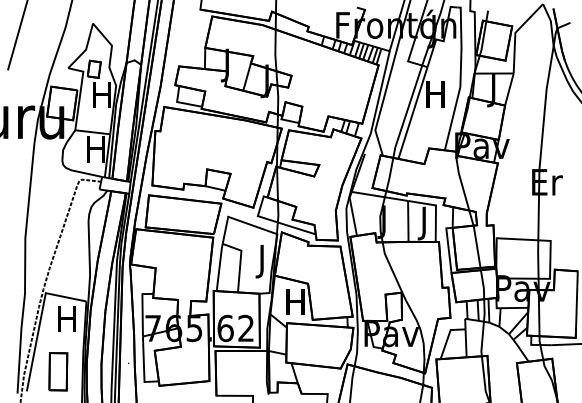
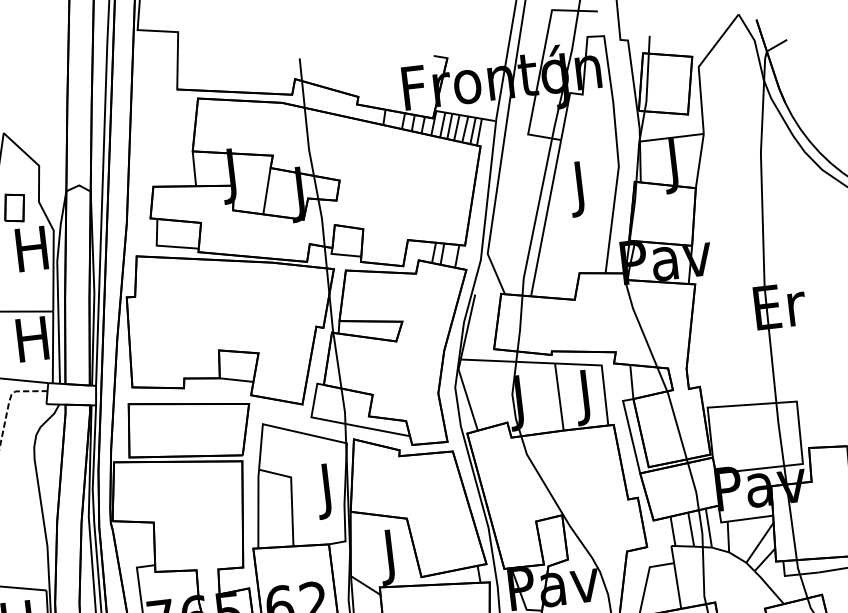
text: (435, 97) -> (580, 188), H -> J
text: (295, 305) -> (390, 556), H -> J

